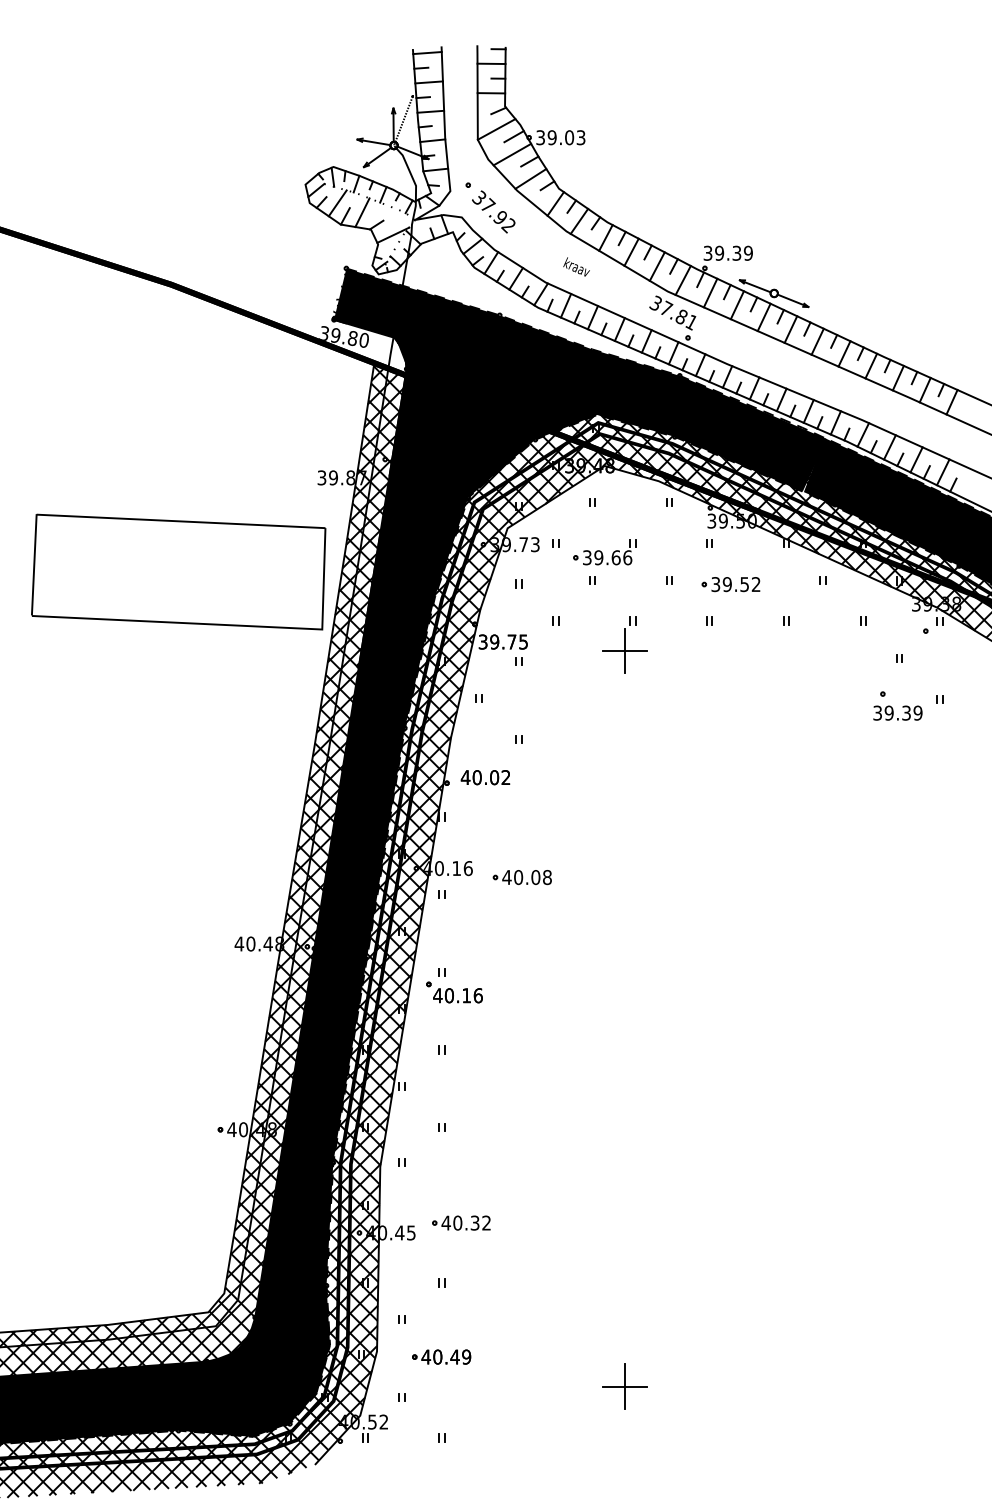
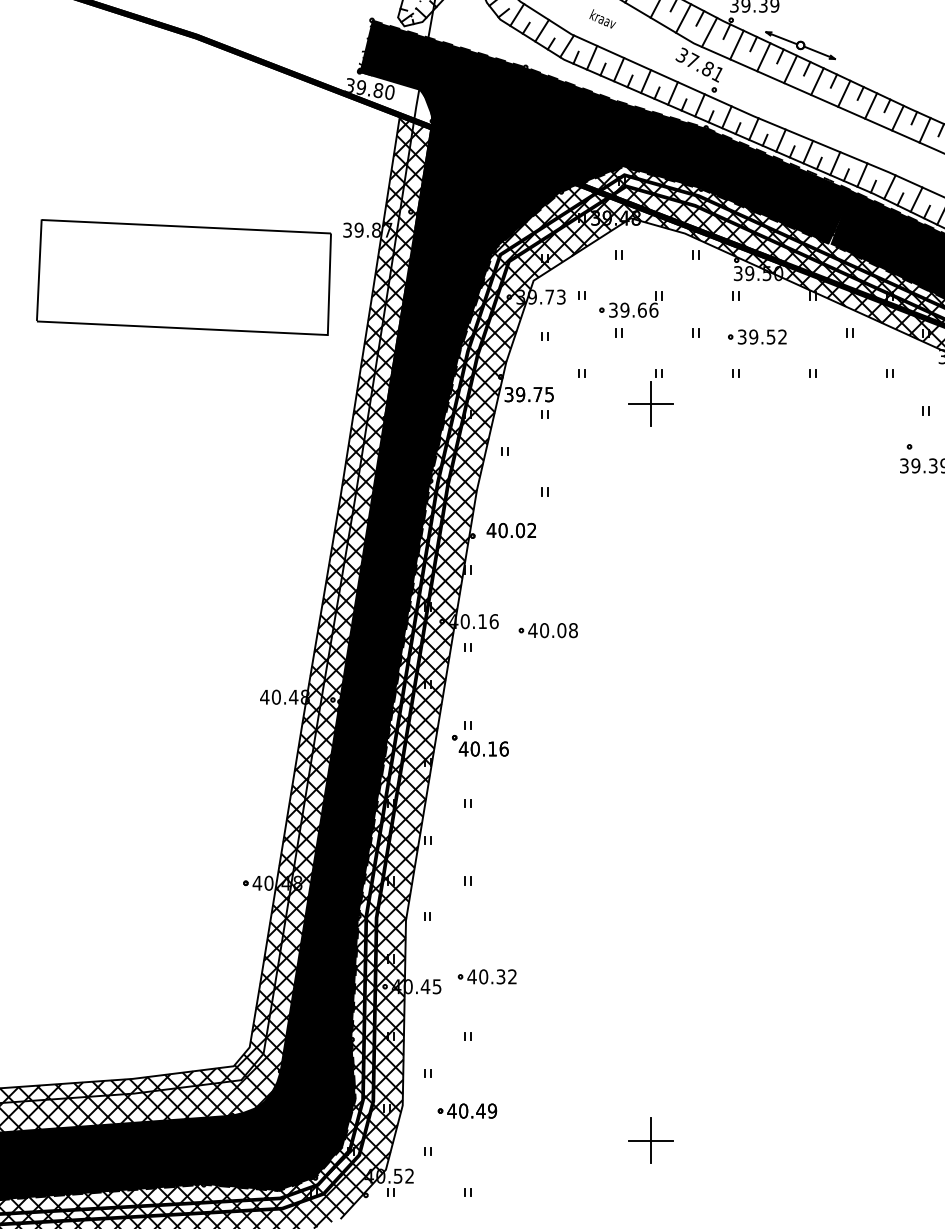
part: (178, 571) -> (183, 276), moved

